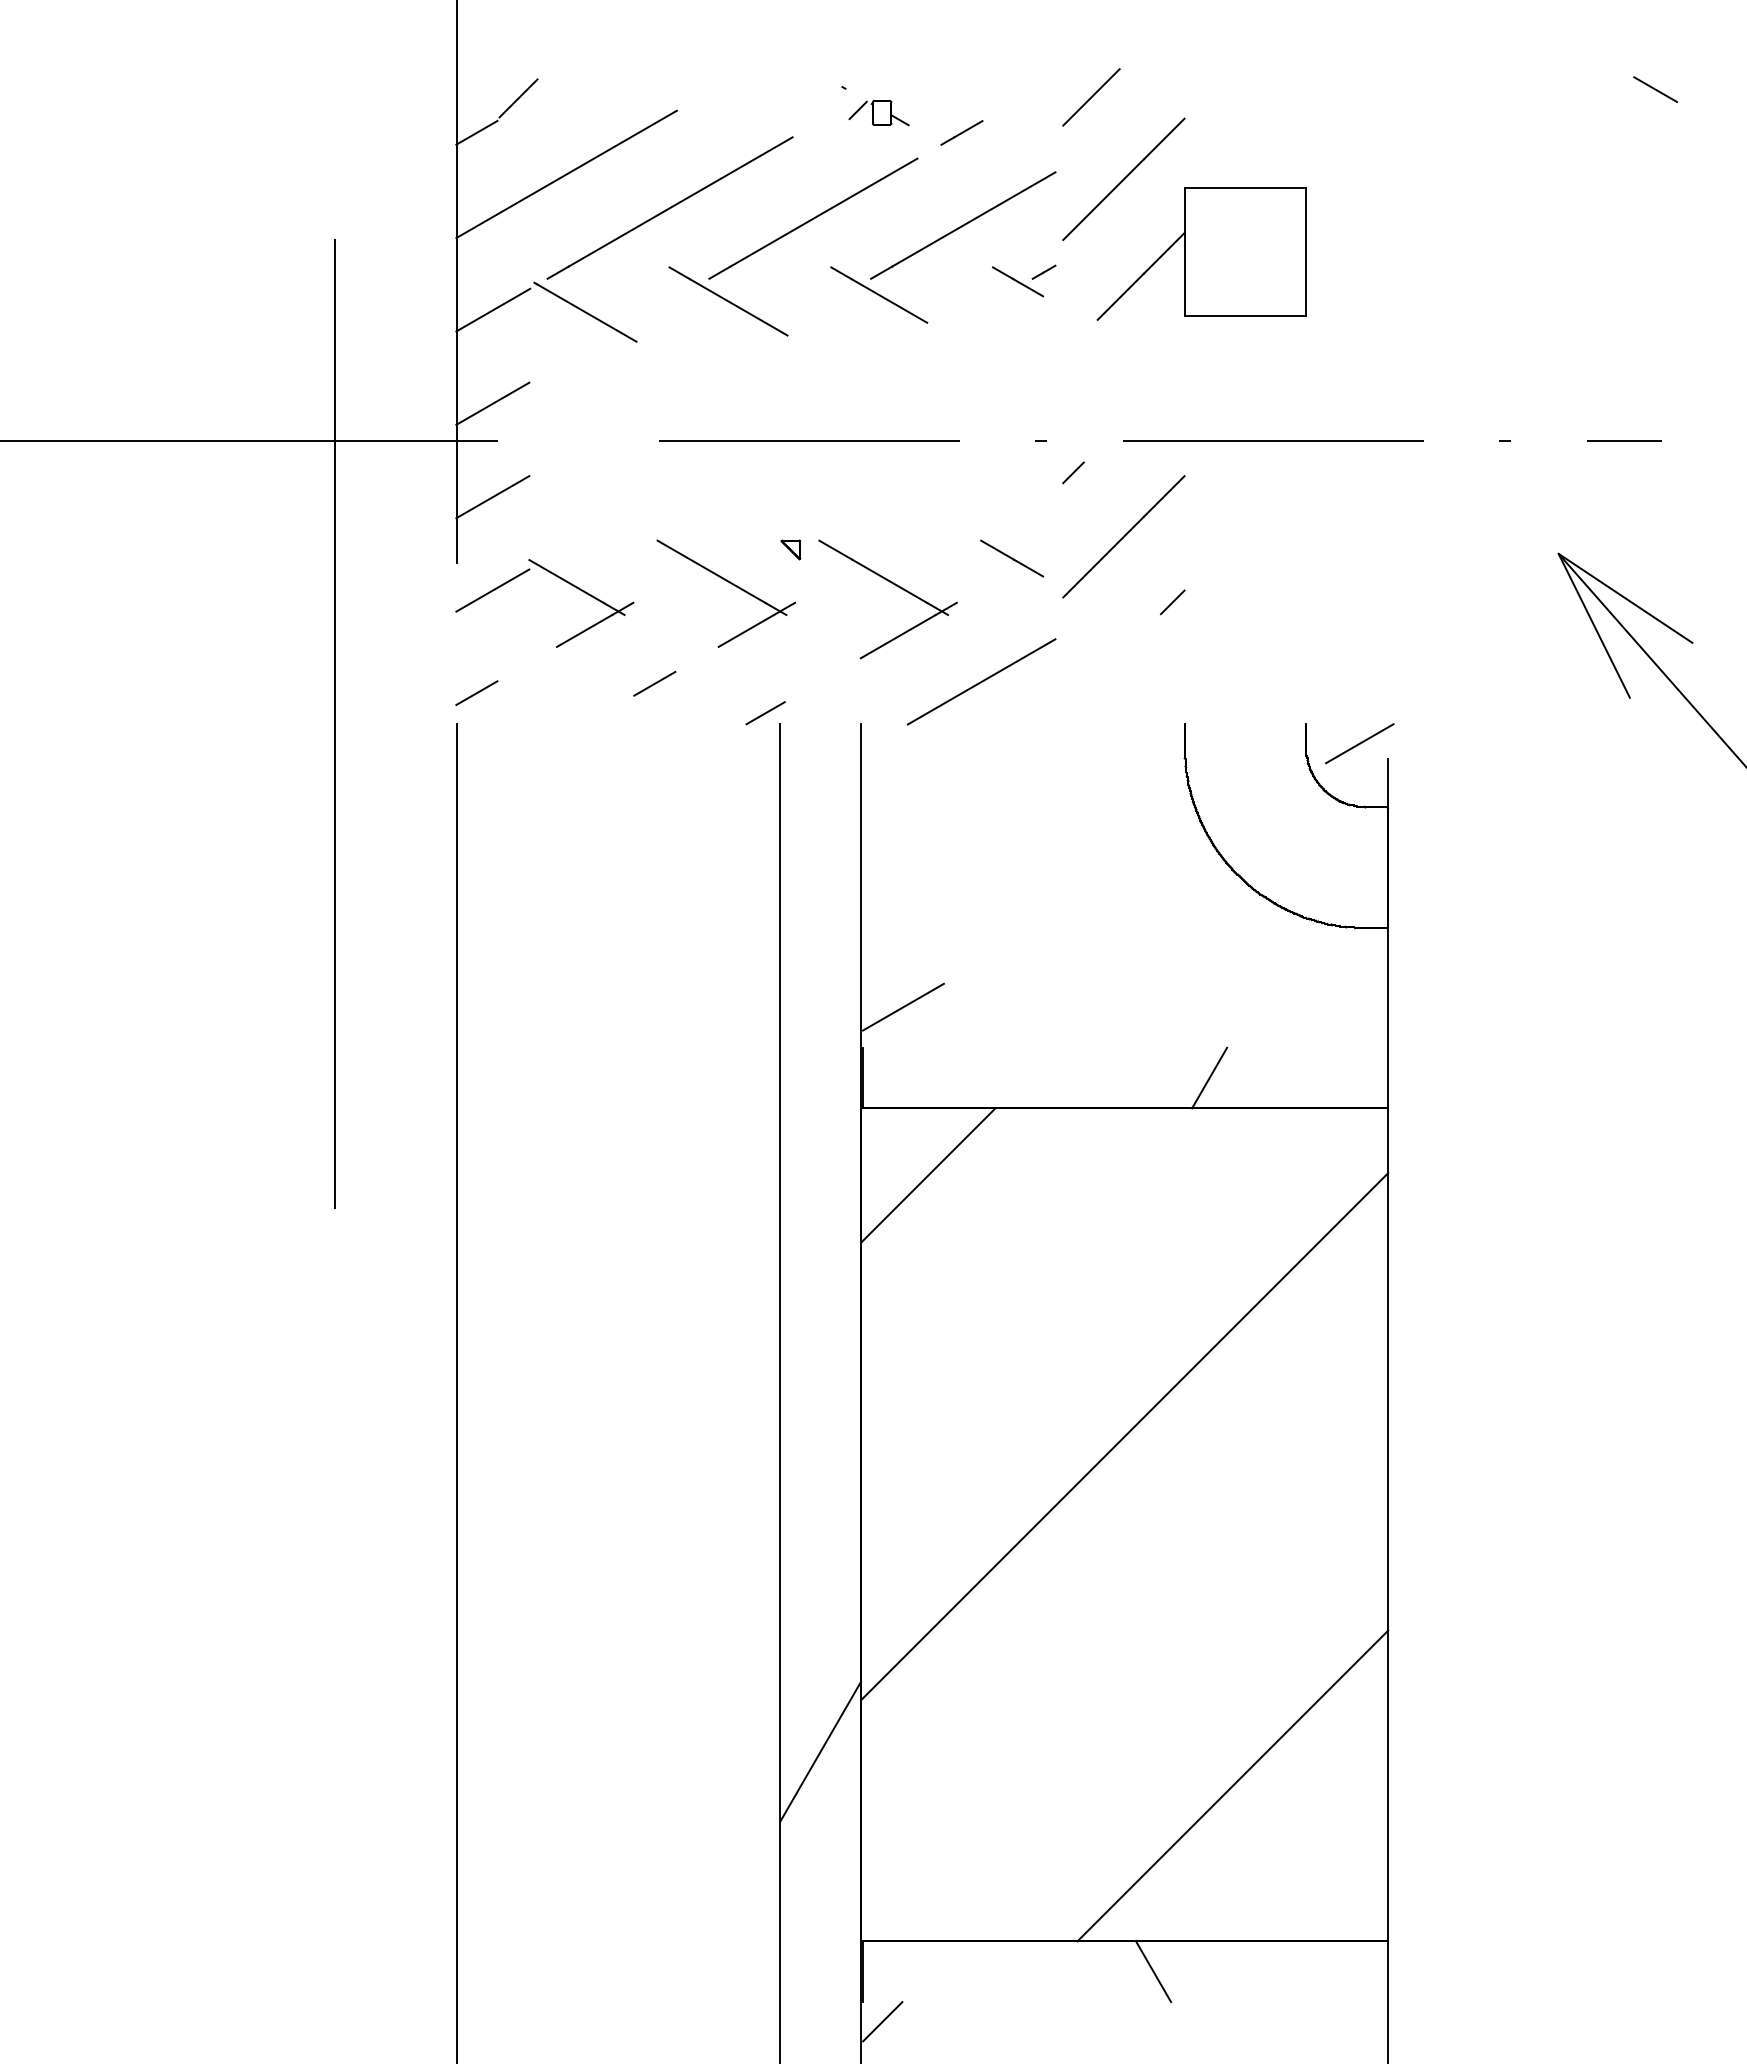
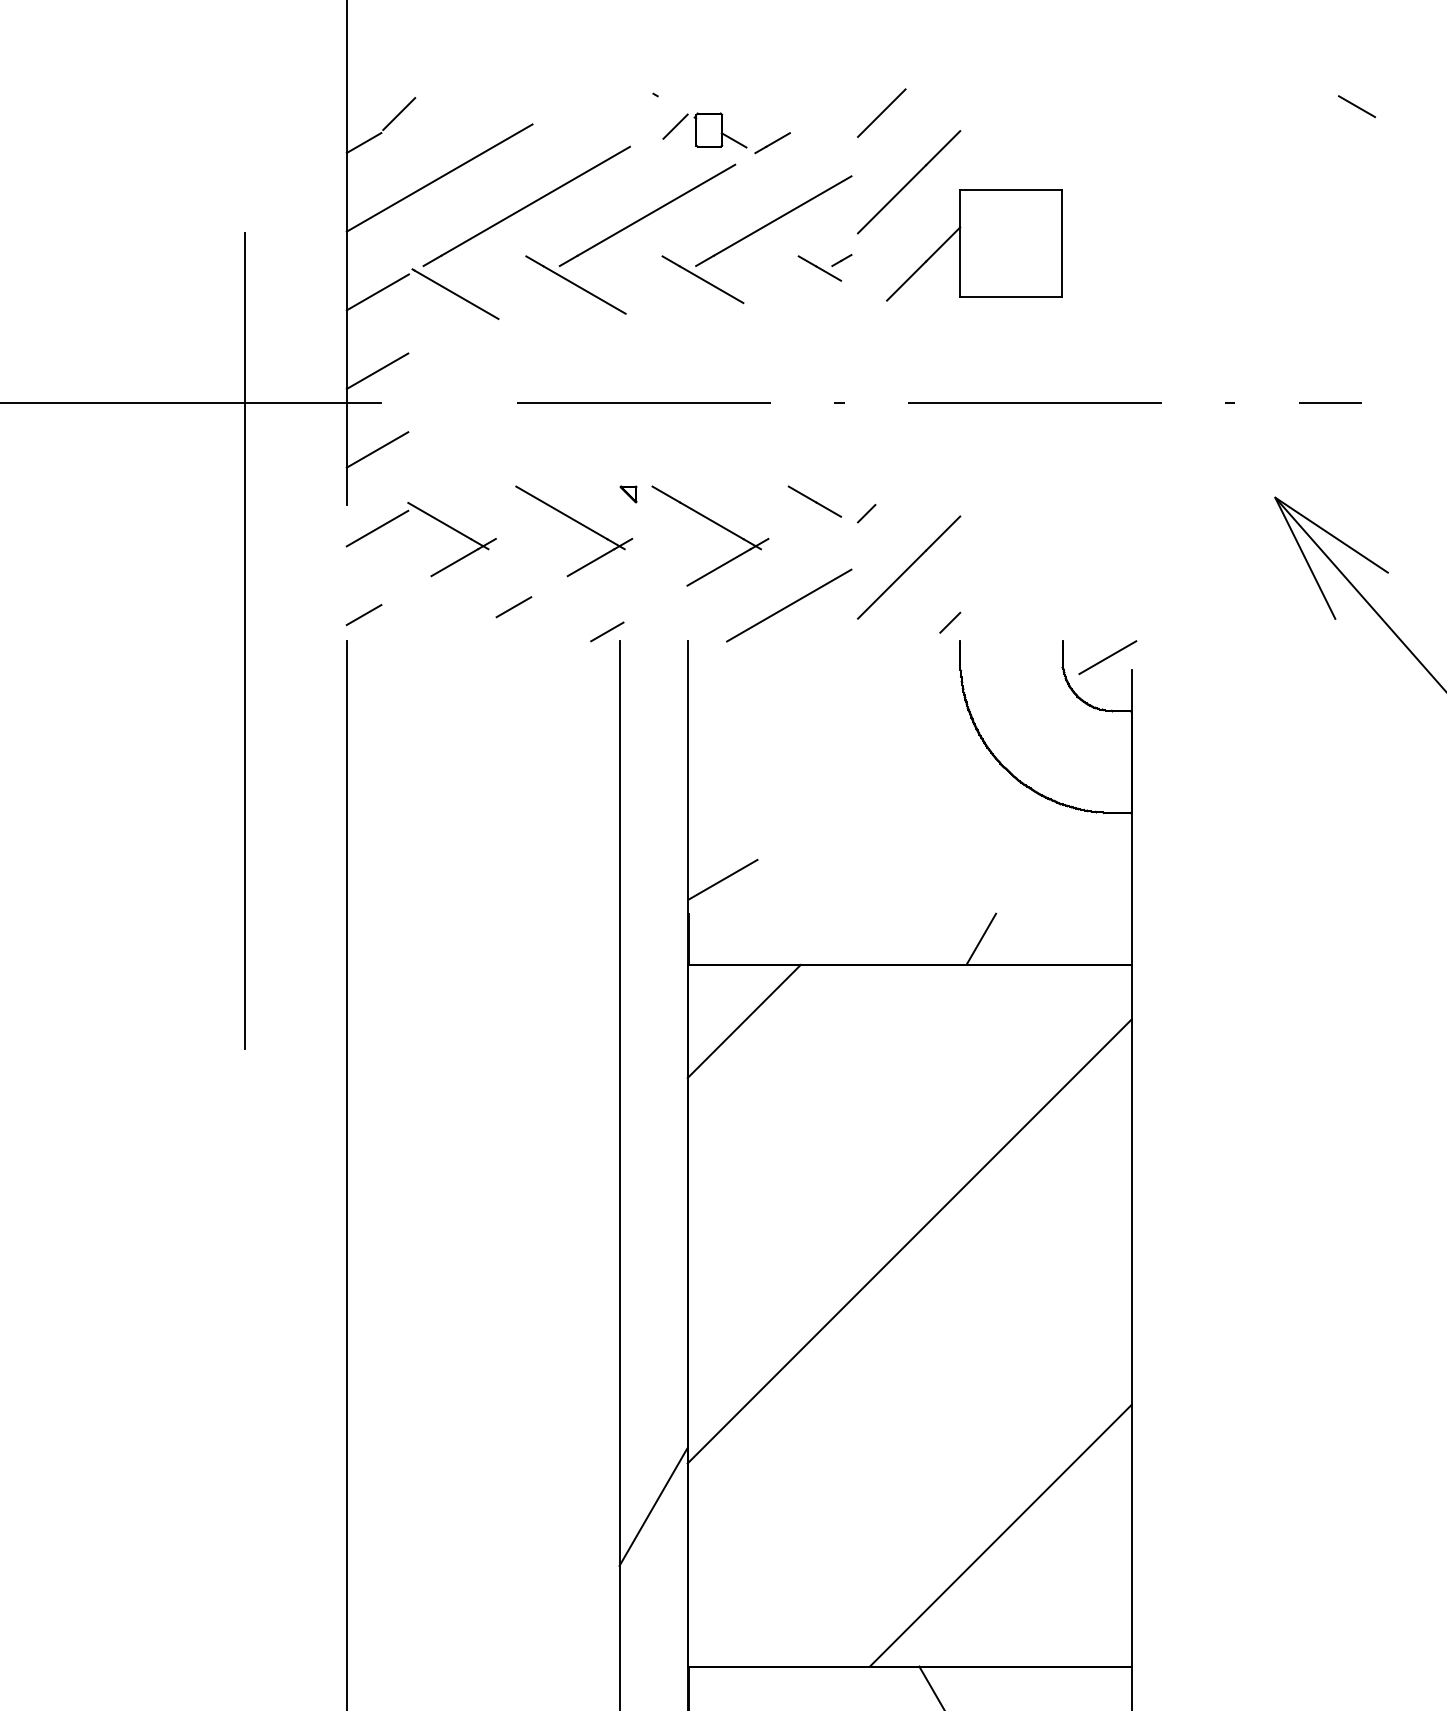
part: (875, 105) -> (699, 120), size x1.67
part: (1123, 538) -> (908, 569), moved

